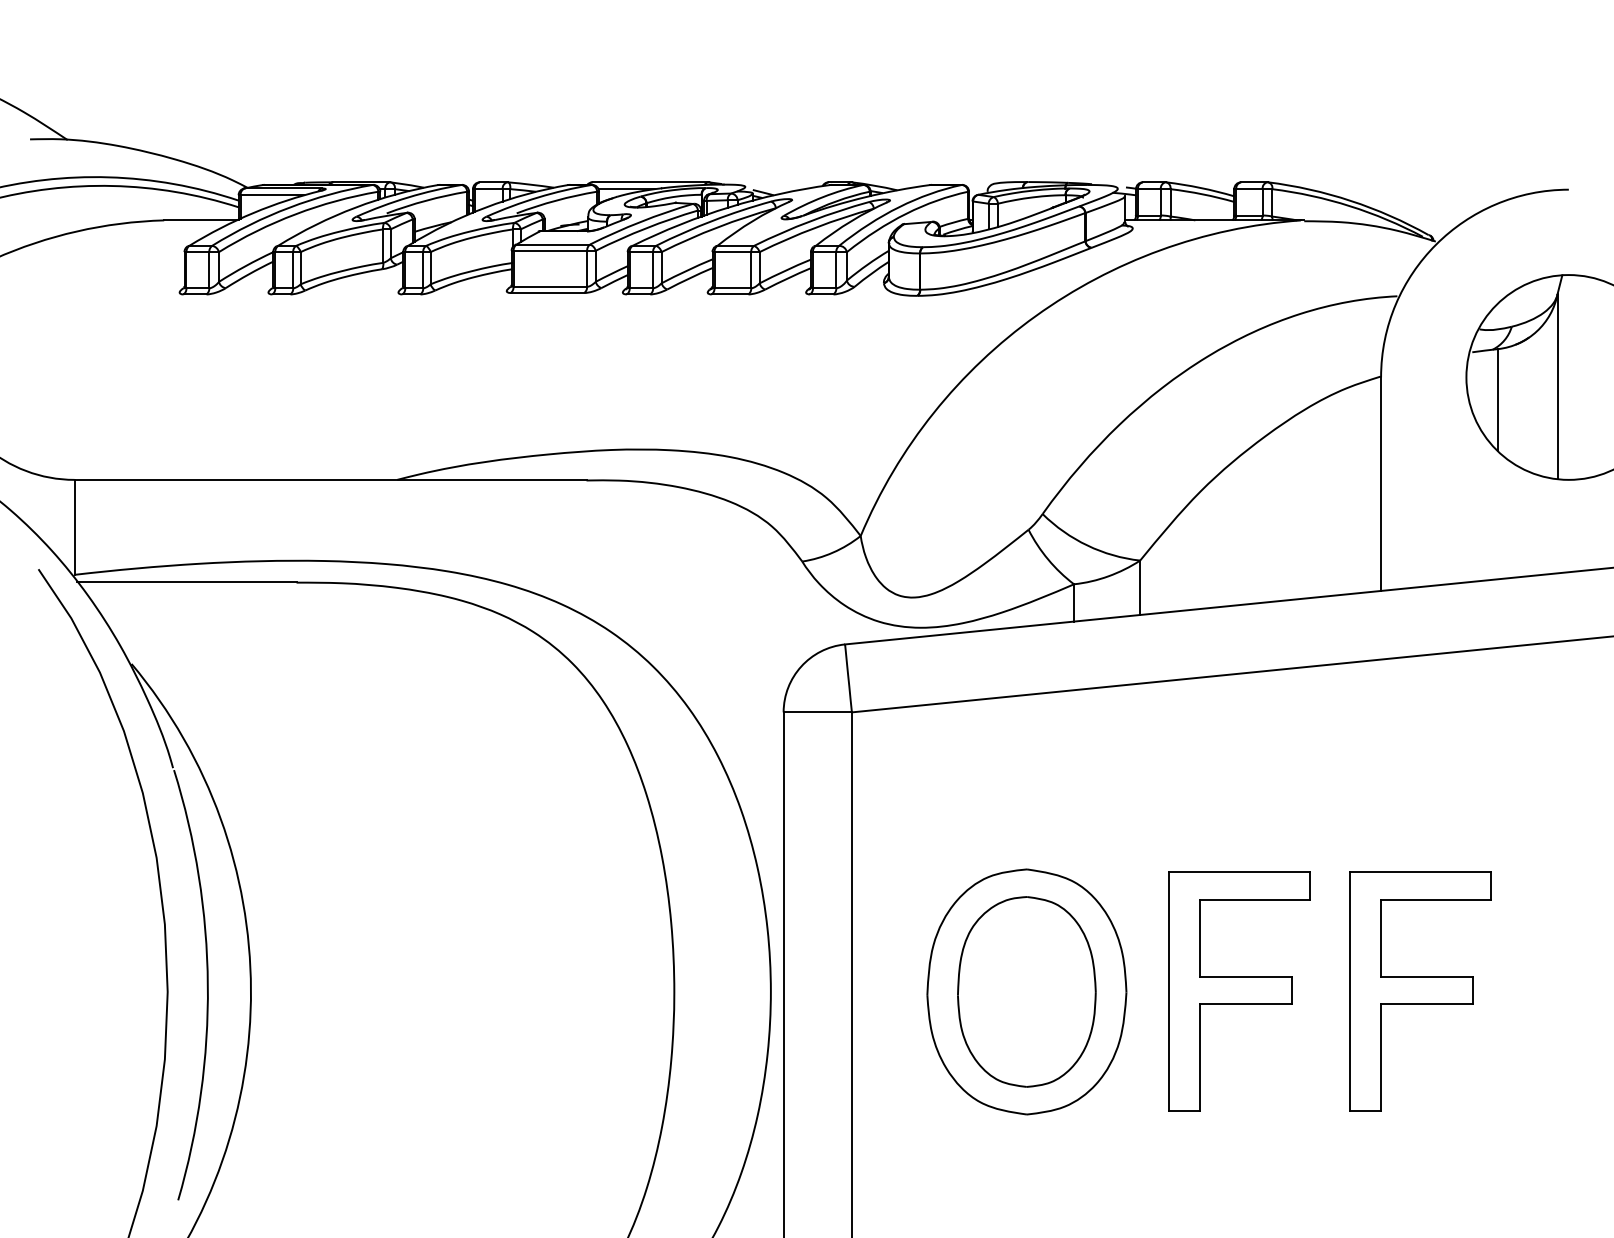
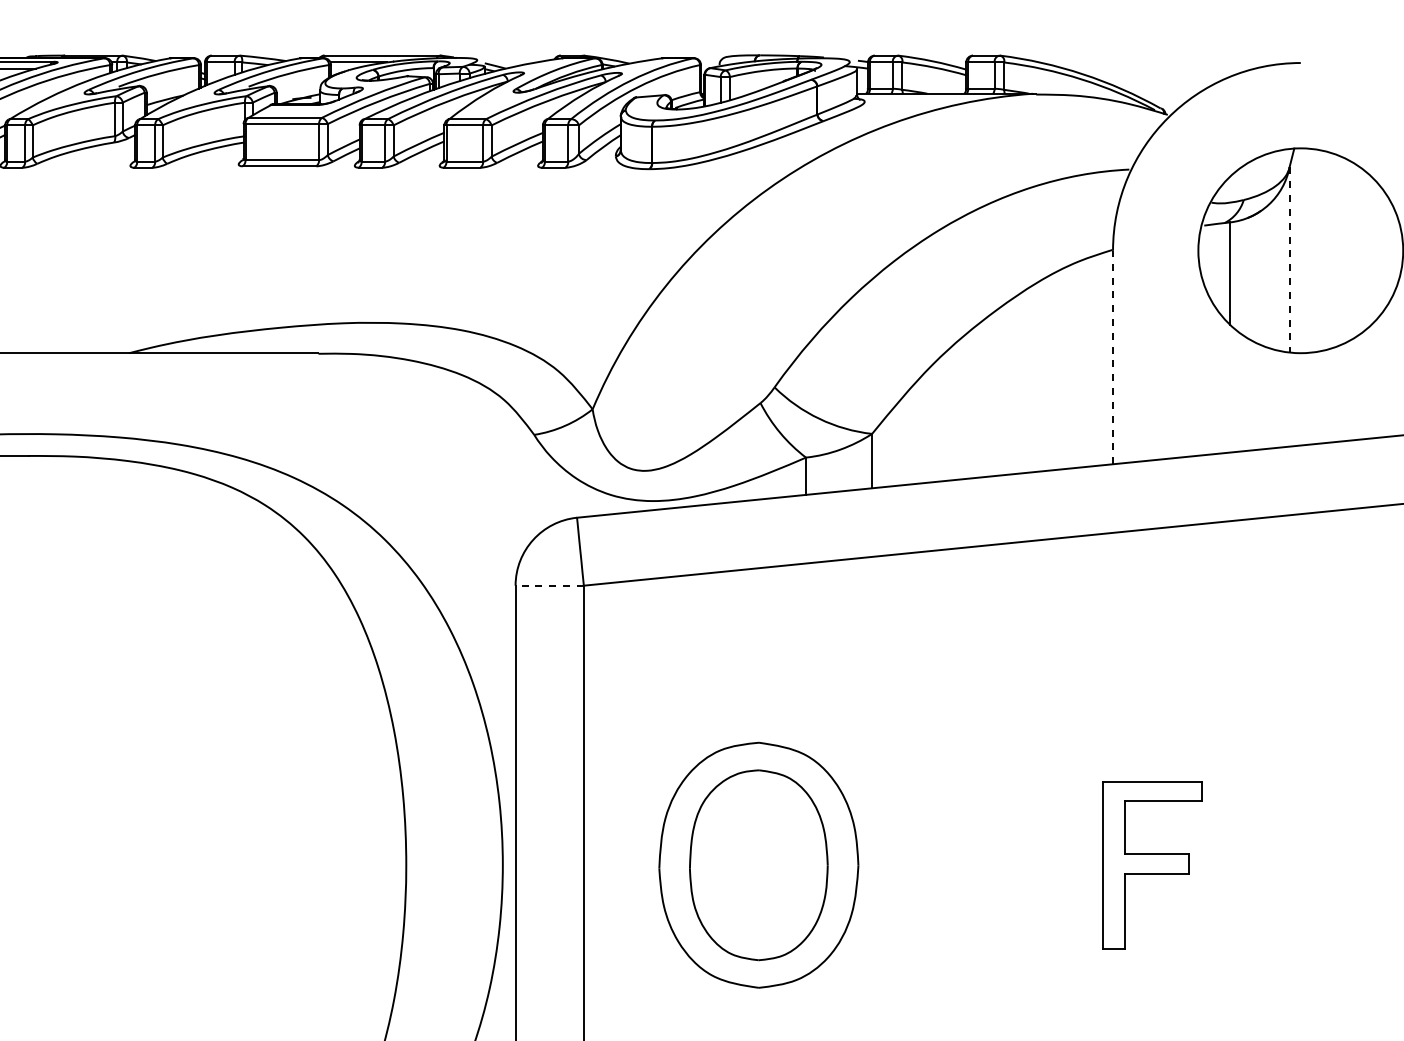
line: (1557, 386) -> (1289, 259), solid -> dashed
line: (1381, 484) -> (1113, 357), solid -> dashed
line: (817, 712) -> (549, 585), solid -> dashed
part: (1239, 991) -> (971, 864), removed
part: (1420, 991) -> (1152, 864), size x0.7

